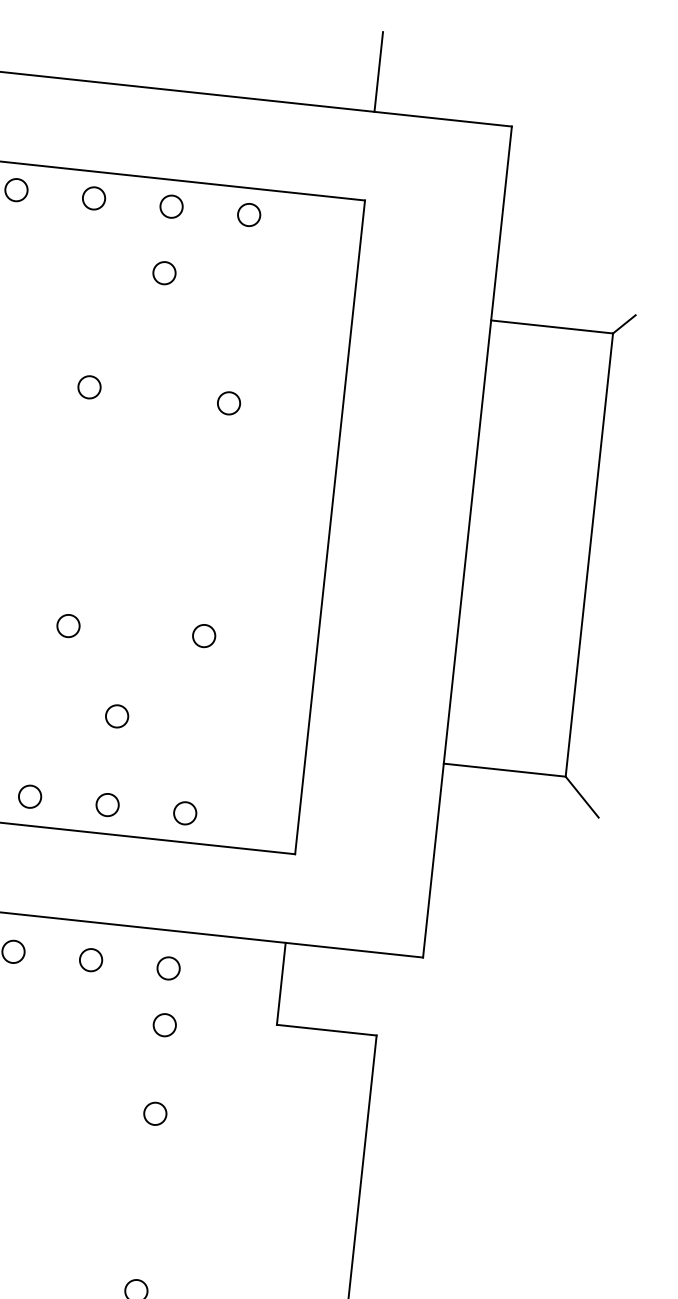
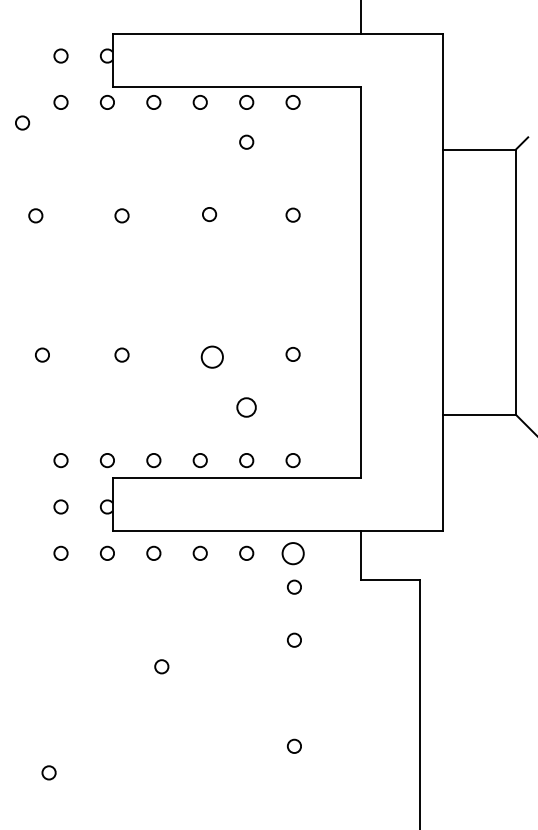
circle: (67, 624) -> (211, 356), size x1.6
circle: (116, 716) -> (246, 407), size x1.4
circle: (167, 966) -> (292, 552), size x1.6

